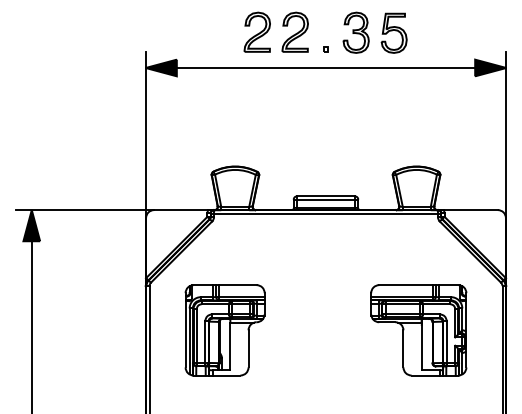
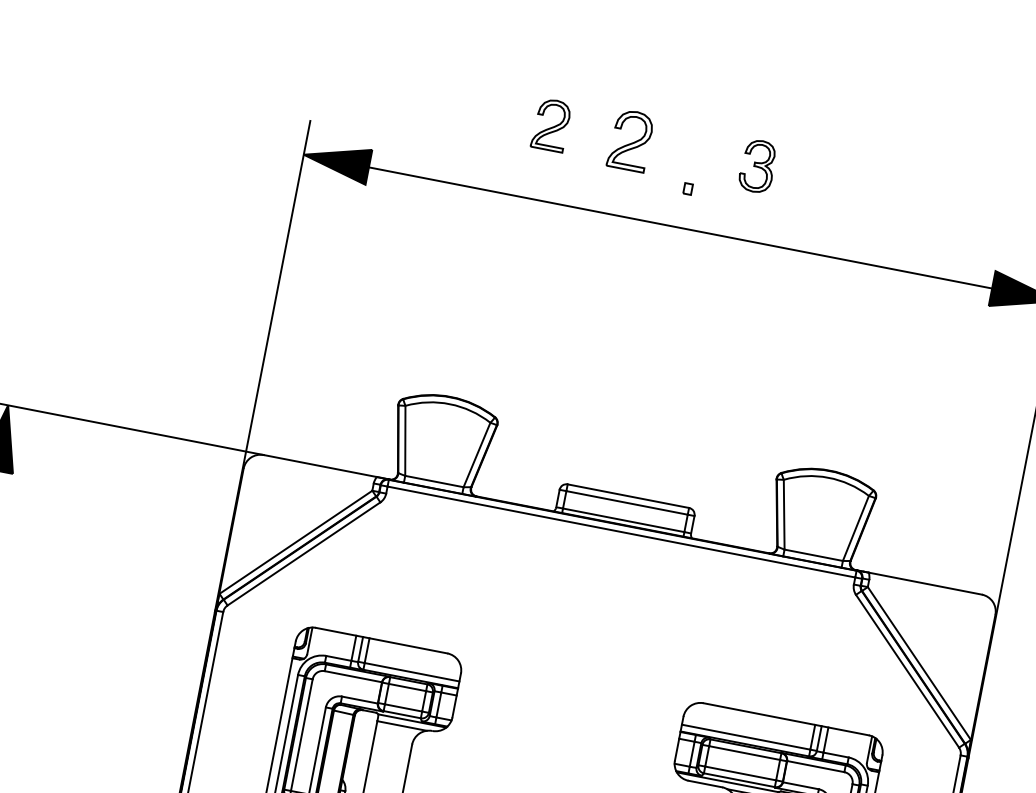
part: (256, 31) -> (550, 123), size x0.6
part: (294, 31) -> (629, 138), size x0.7
part: (355, 32) -> (756, 165), size x0.6
part: (393, 32) -> (835, 181), removed

